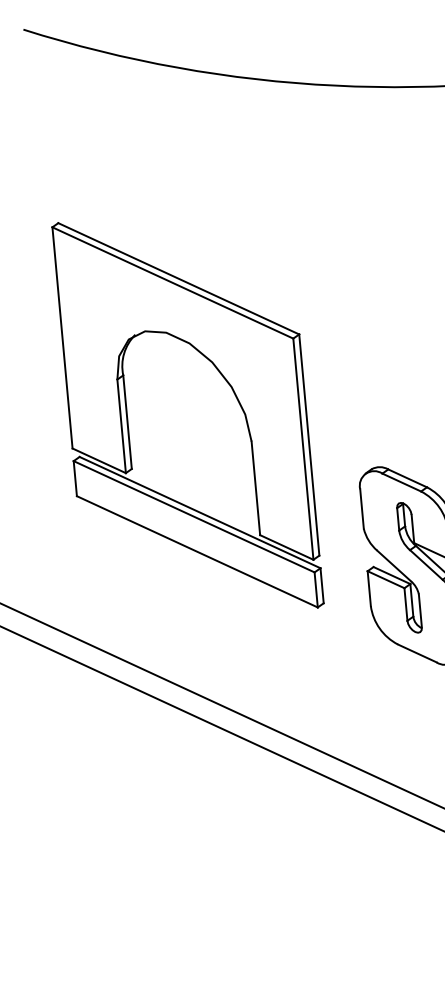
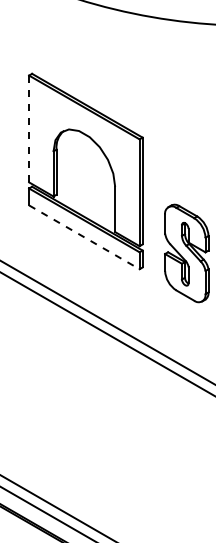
line: (63, 338) -> (29, 129), solid -> dashed
line: (197, 552) -> (84, 237), solid -> dashed

